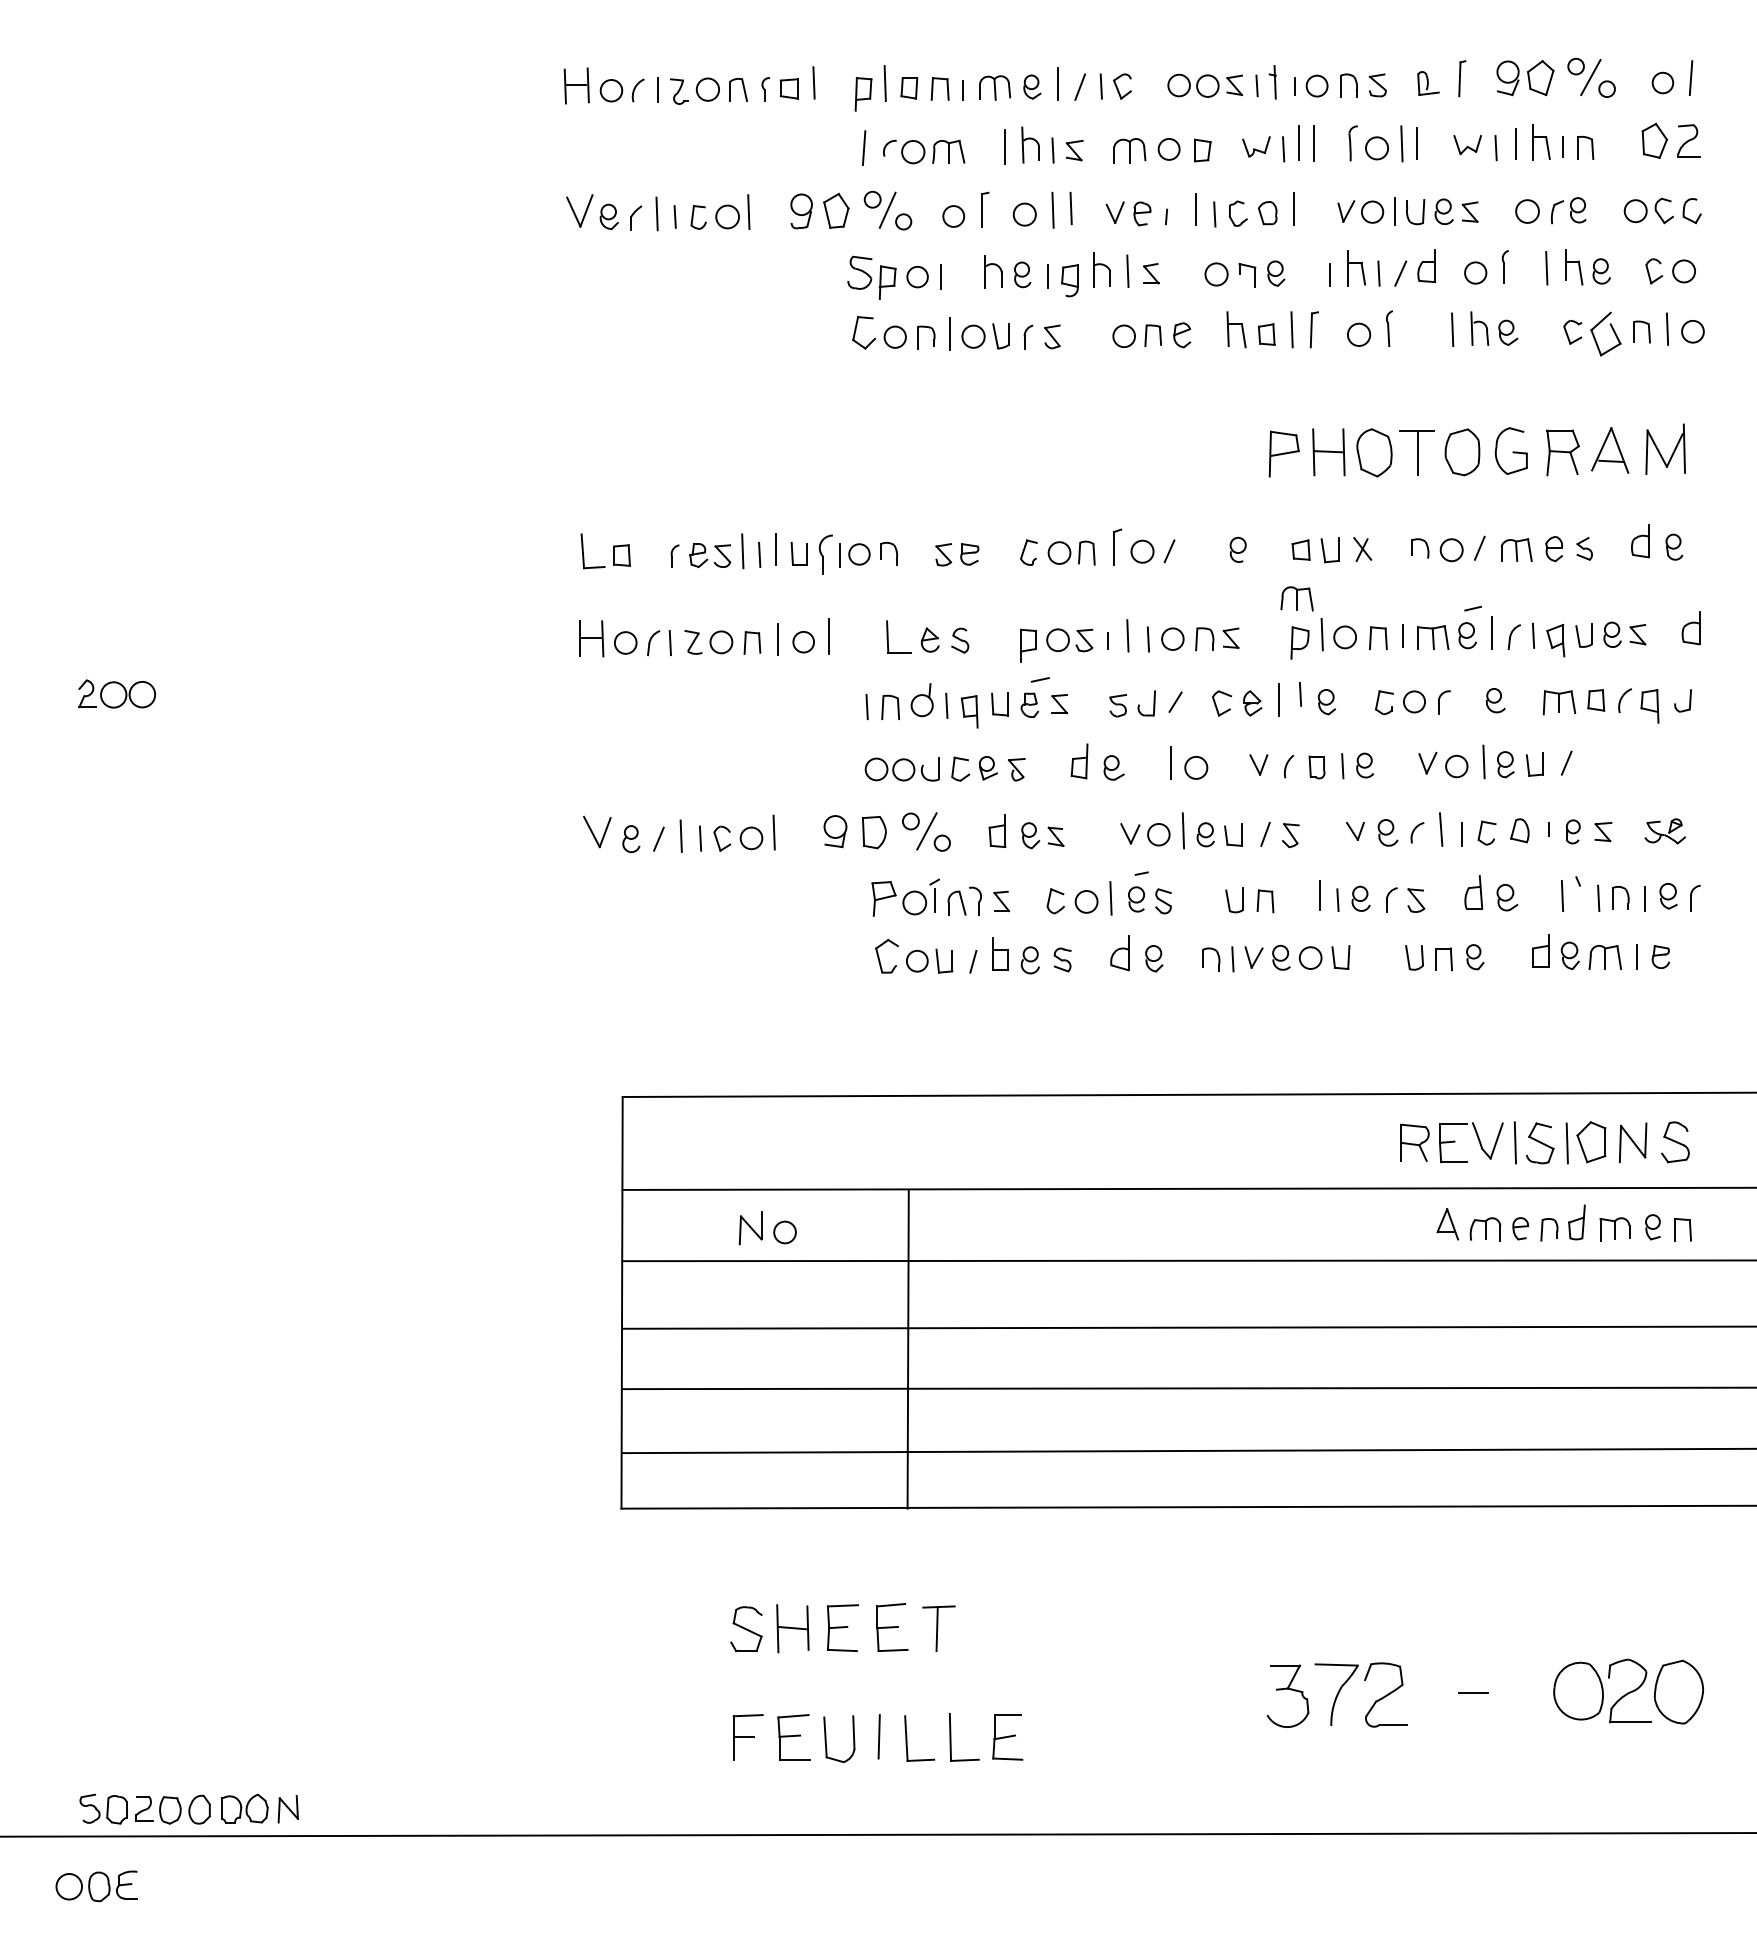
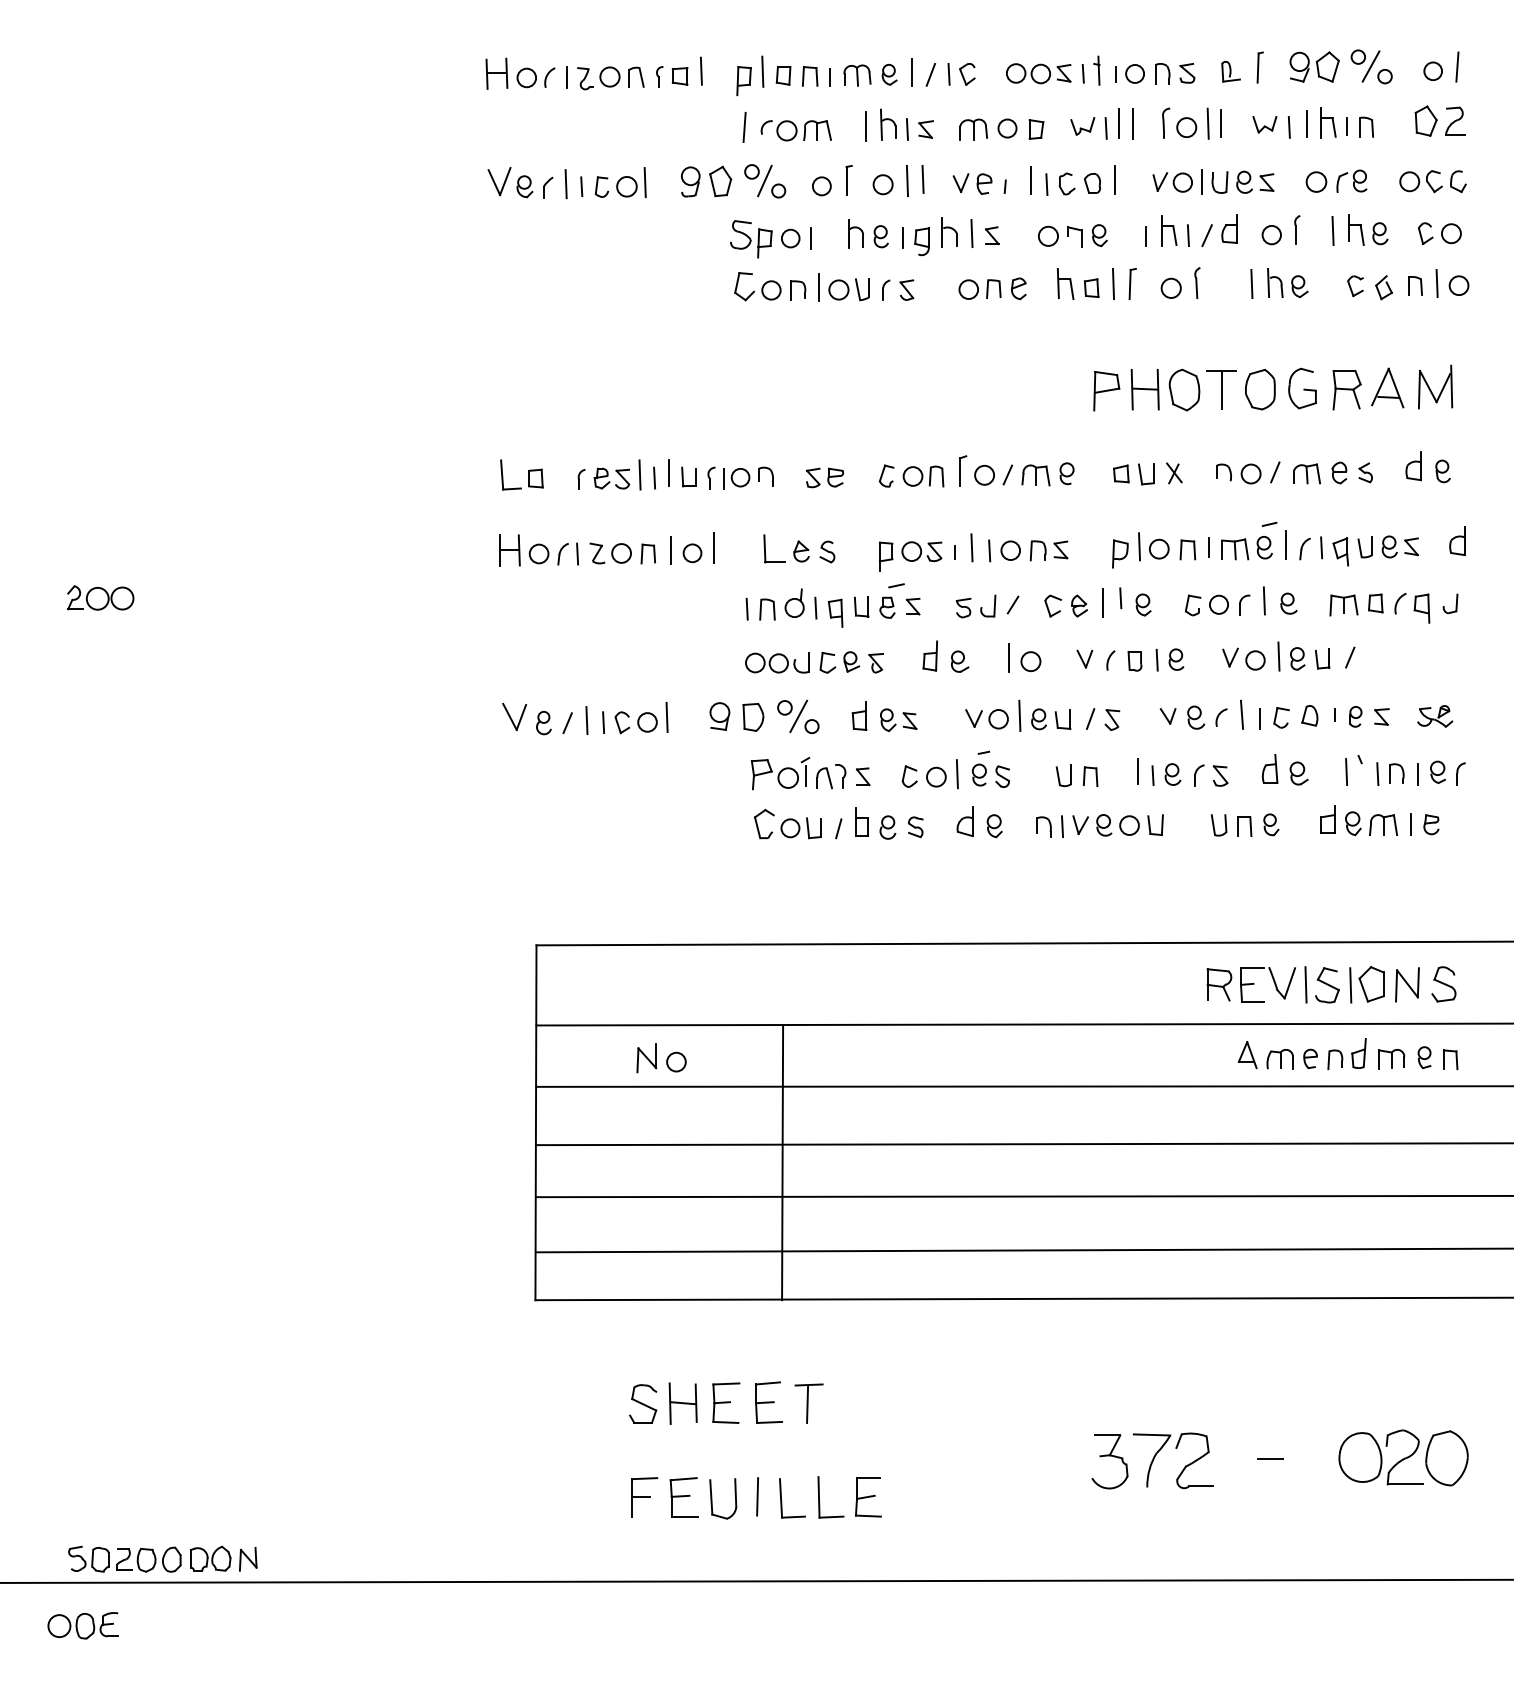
part: (1605, 333) -> (1383, 287), size x0.62
part: (825, 554) -> (711, 477), size x0.62
part: (1296, 598) -> (1035, 475), moved
line: (1466, 697) -> (1263, 600), added

